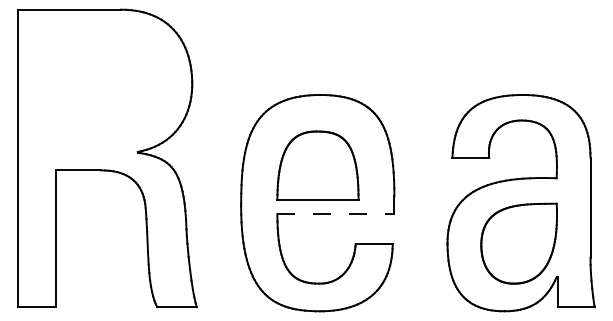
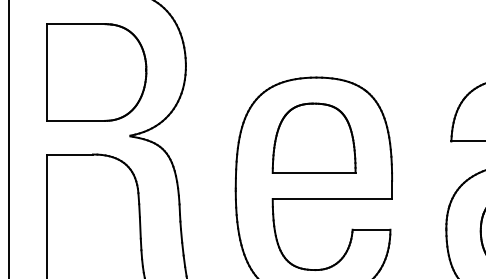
part: (104, 89) -> (96, 71), added
part: (317, 165) -> (313, 138), moved
line: (335, 214) -> (332, 199), dashed -> solid

